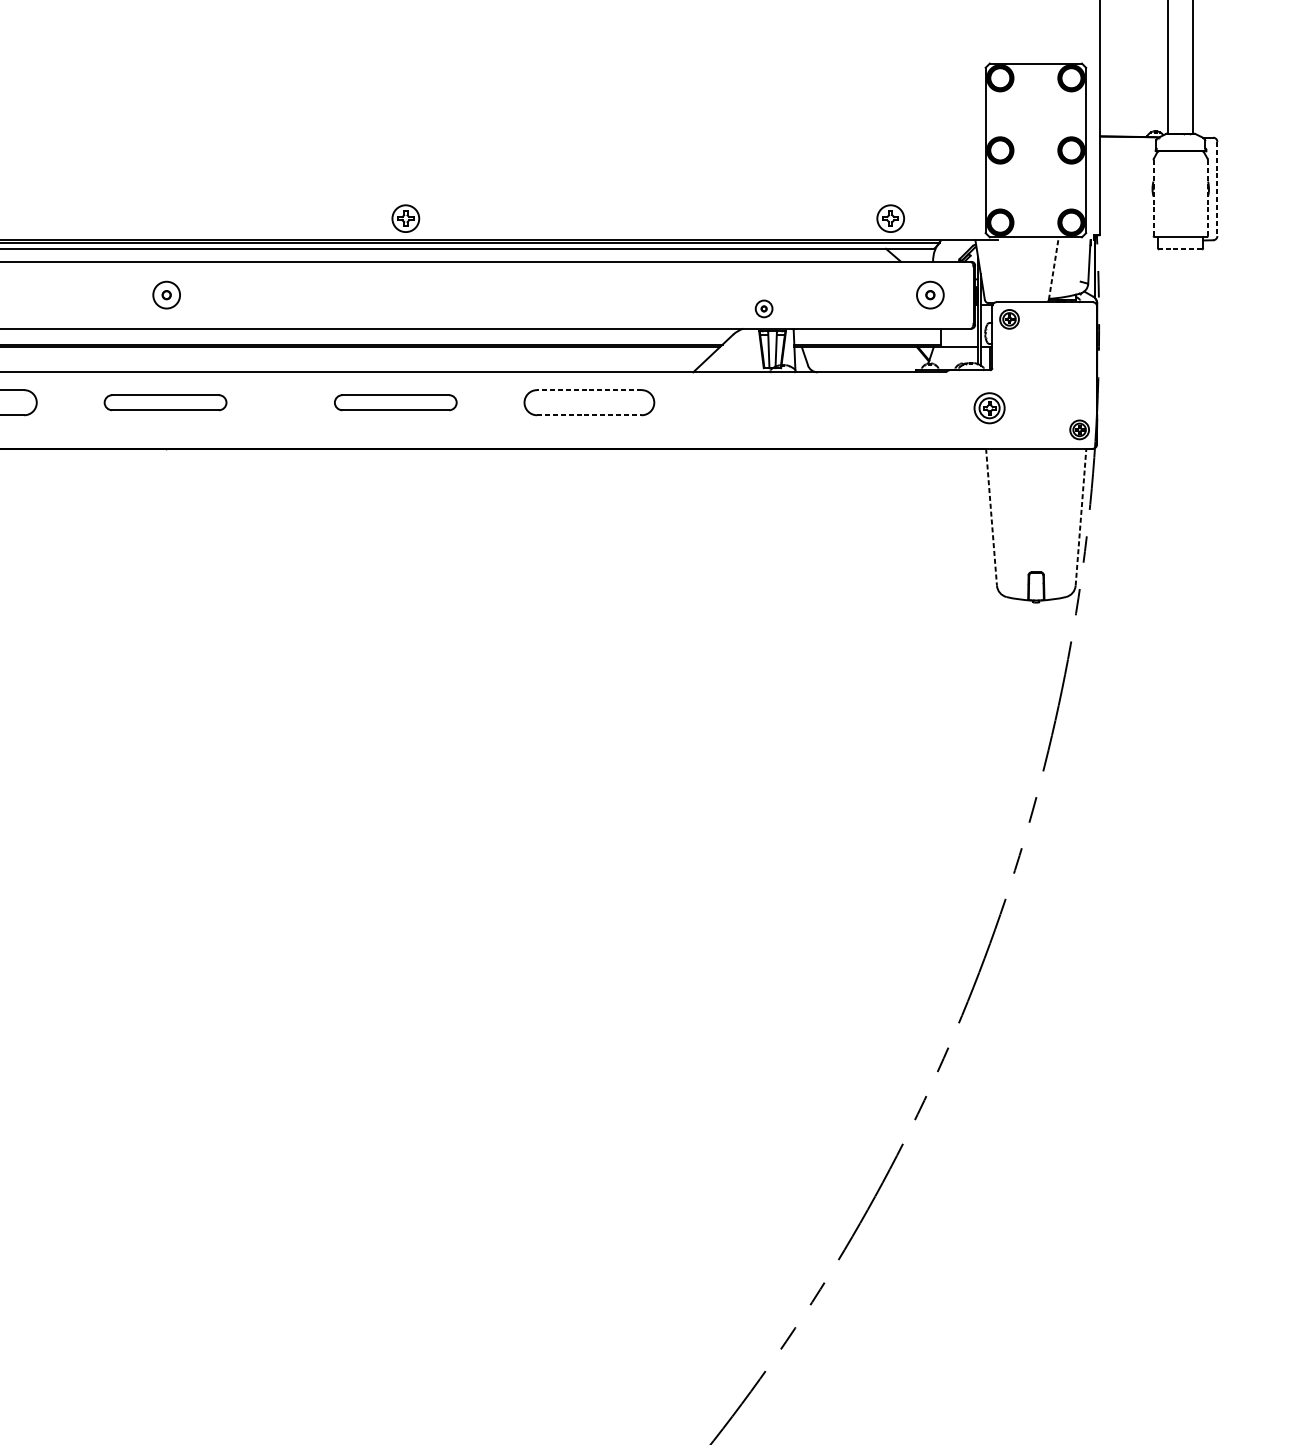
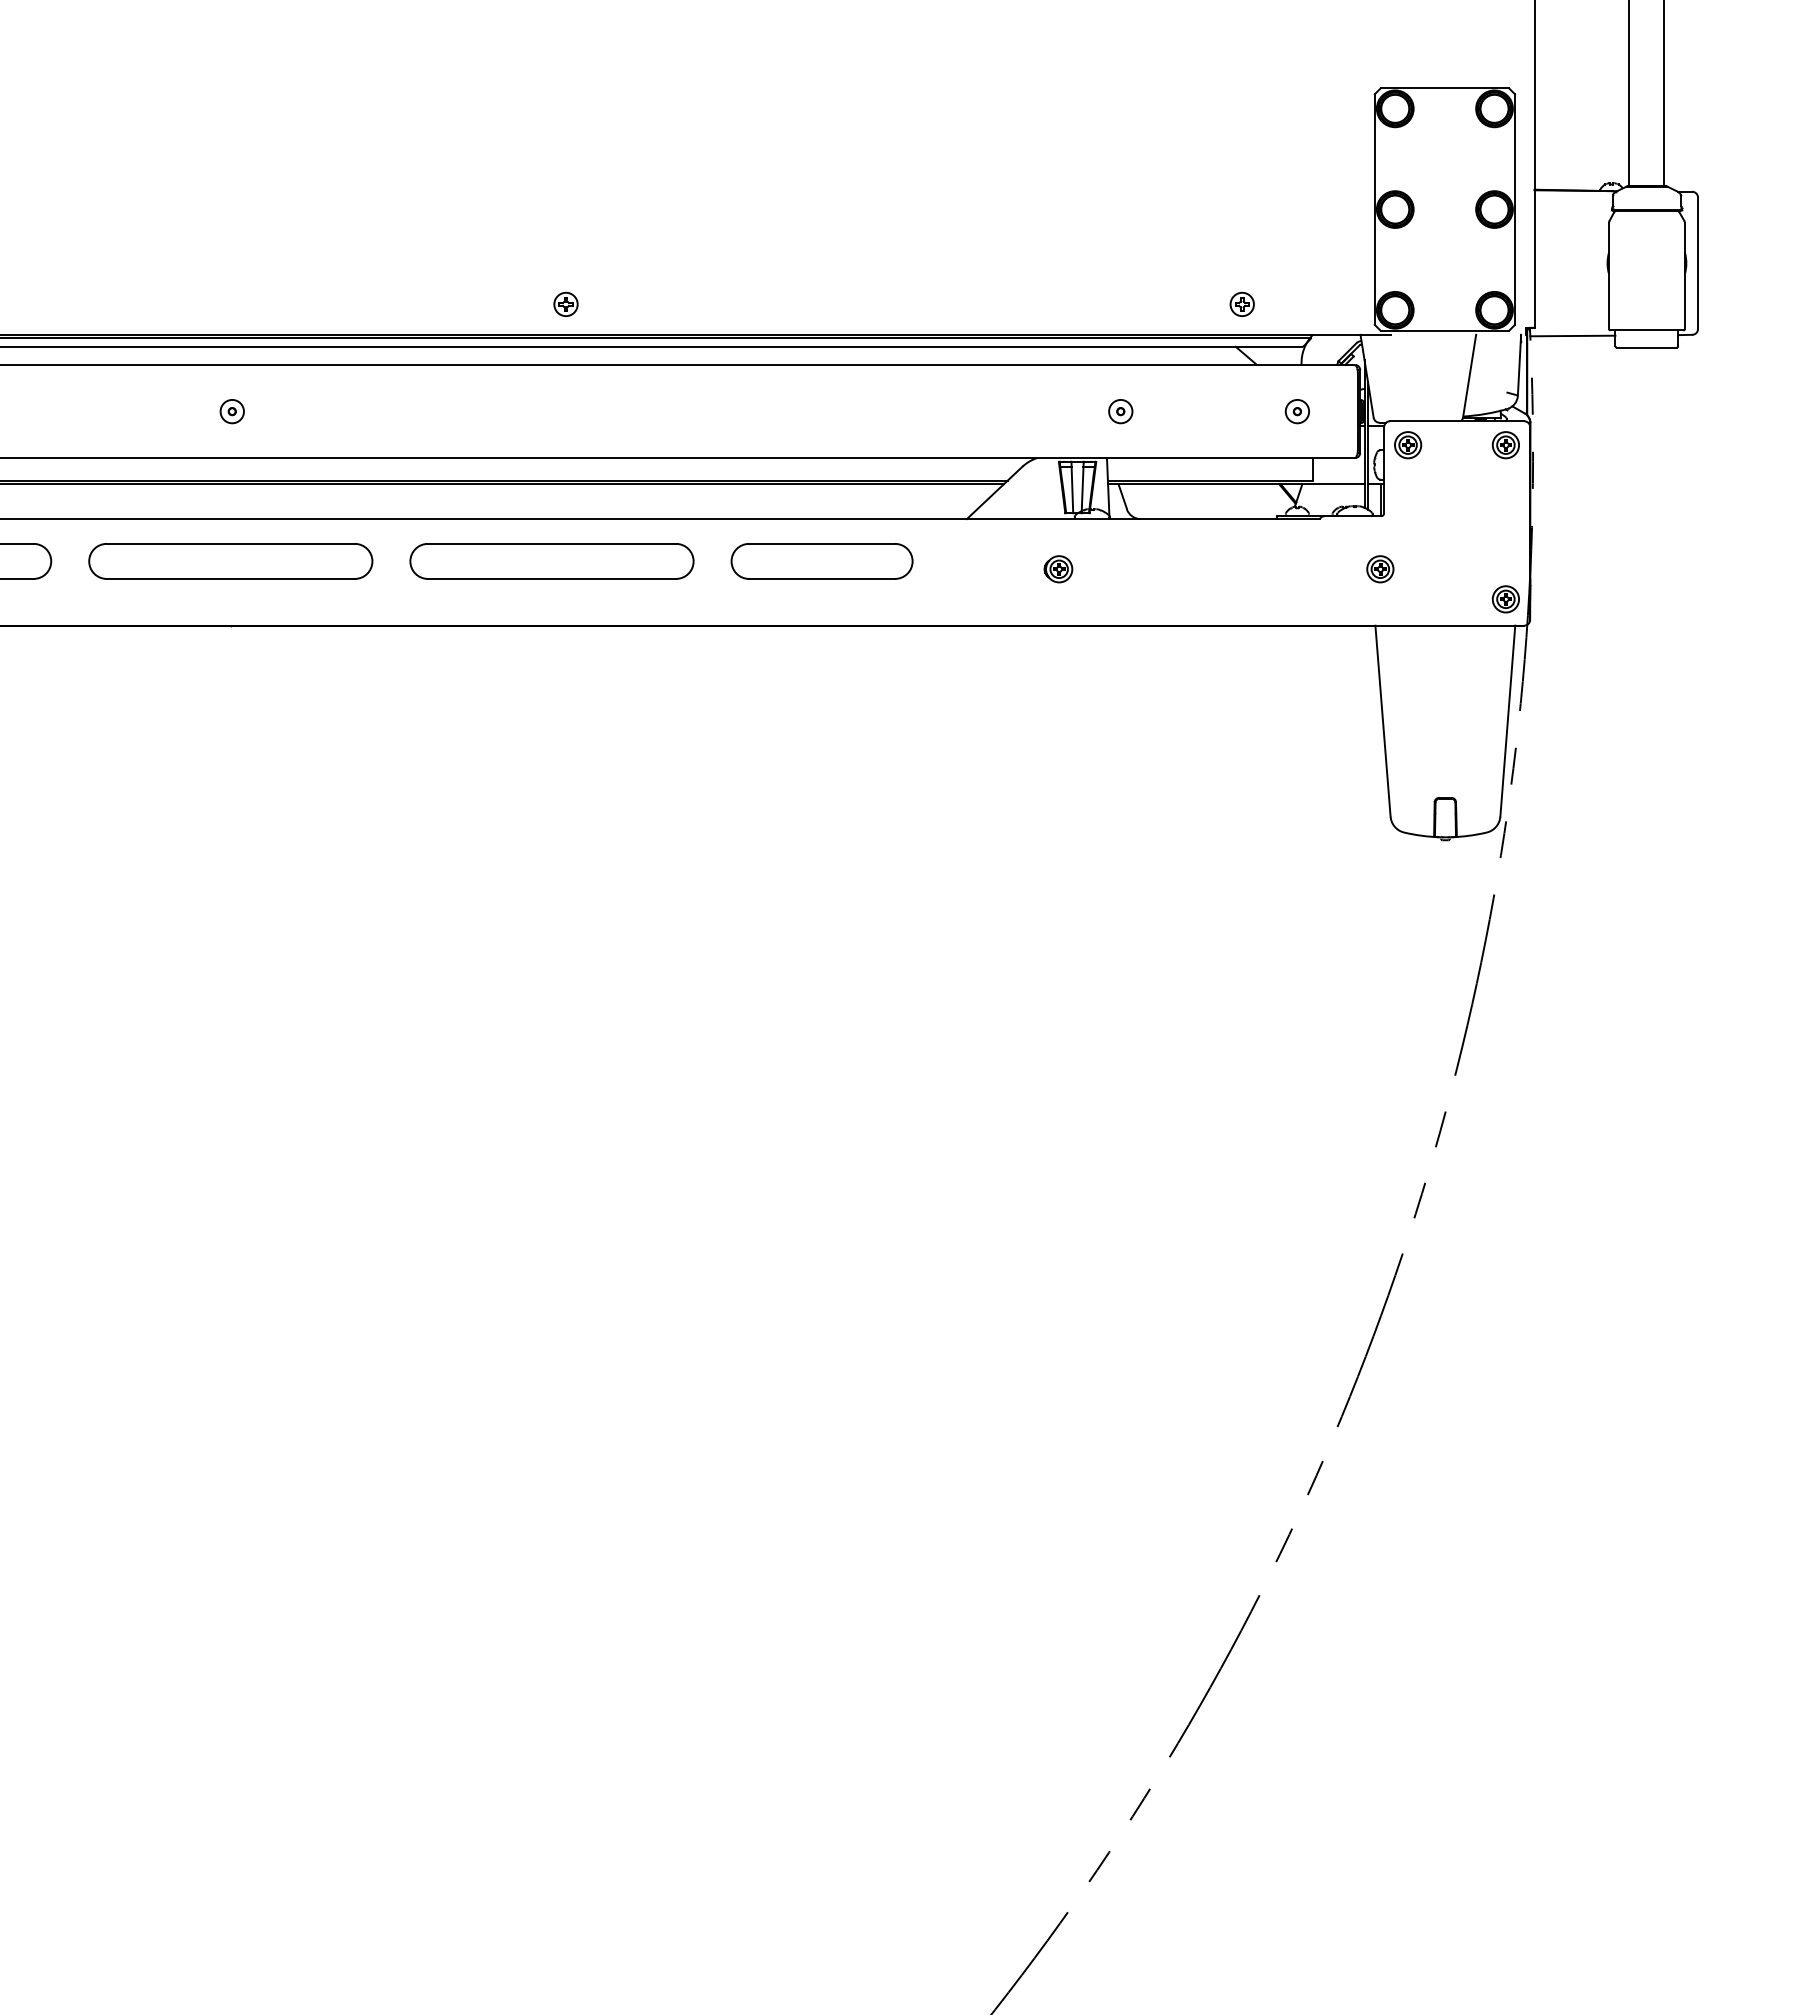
line: (1217, 189) -> (1698, 263), dashed -> solid
line: (1153, 198) -> (1609, 276), dashed -> solid
line: (1207, 198) -> (1684, 276), dashed -> solid
part: (405, 217) -> (565, 303), size x0.62
part: (890, 217) -> (1241, 303), size x0.62
line: (1127, 240) -> (1572, 335), added
line: (1180, 249) -> (1646, 347), dashed -> solid
line: (1053, 270) -> (1469, 376), dashed -> solid
part: (166, 295) -> (231, 411), size x0.62
part: (929, 295) -> (1296, 411), size x0.62
part: (763, 308) -> (1120, 411), moved
part: (1079, 319) -> (1505, 445), added
line: (589, 389) -> (822, 543), dashed -> solid
part: (165, 402) -> (230, 561), size x1.67
part: (395, 402) -> (551, 561), size x1.67
part: (758, 408) -> (1058, 569), added
part: (989, 408) -> (1380, 569), size x0.62
line: (589, 414) -> (822, 578), dashed -> solid
line: (991, 517) -> (1383, 721), dashed -> solid
line: (1080, 517) -> (1507, 721), dashed -> solid

